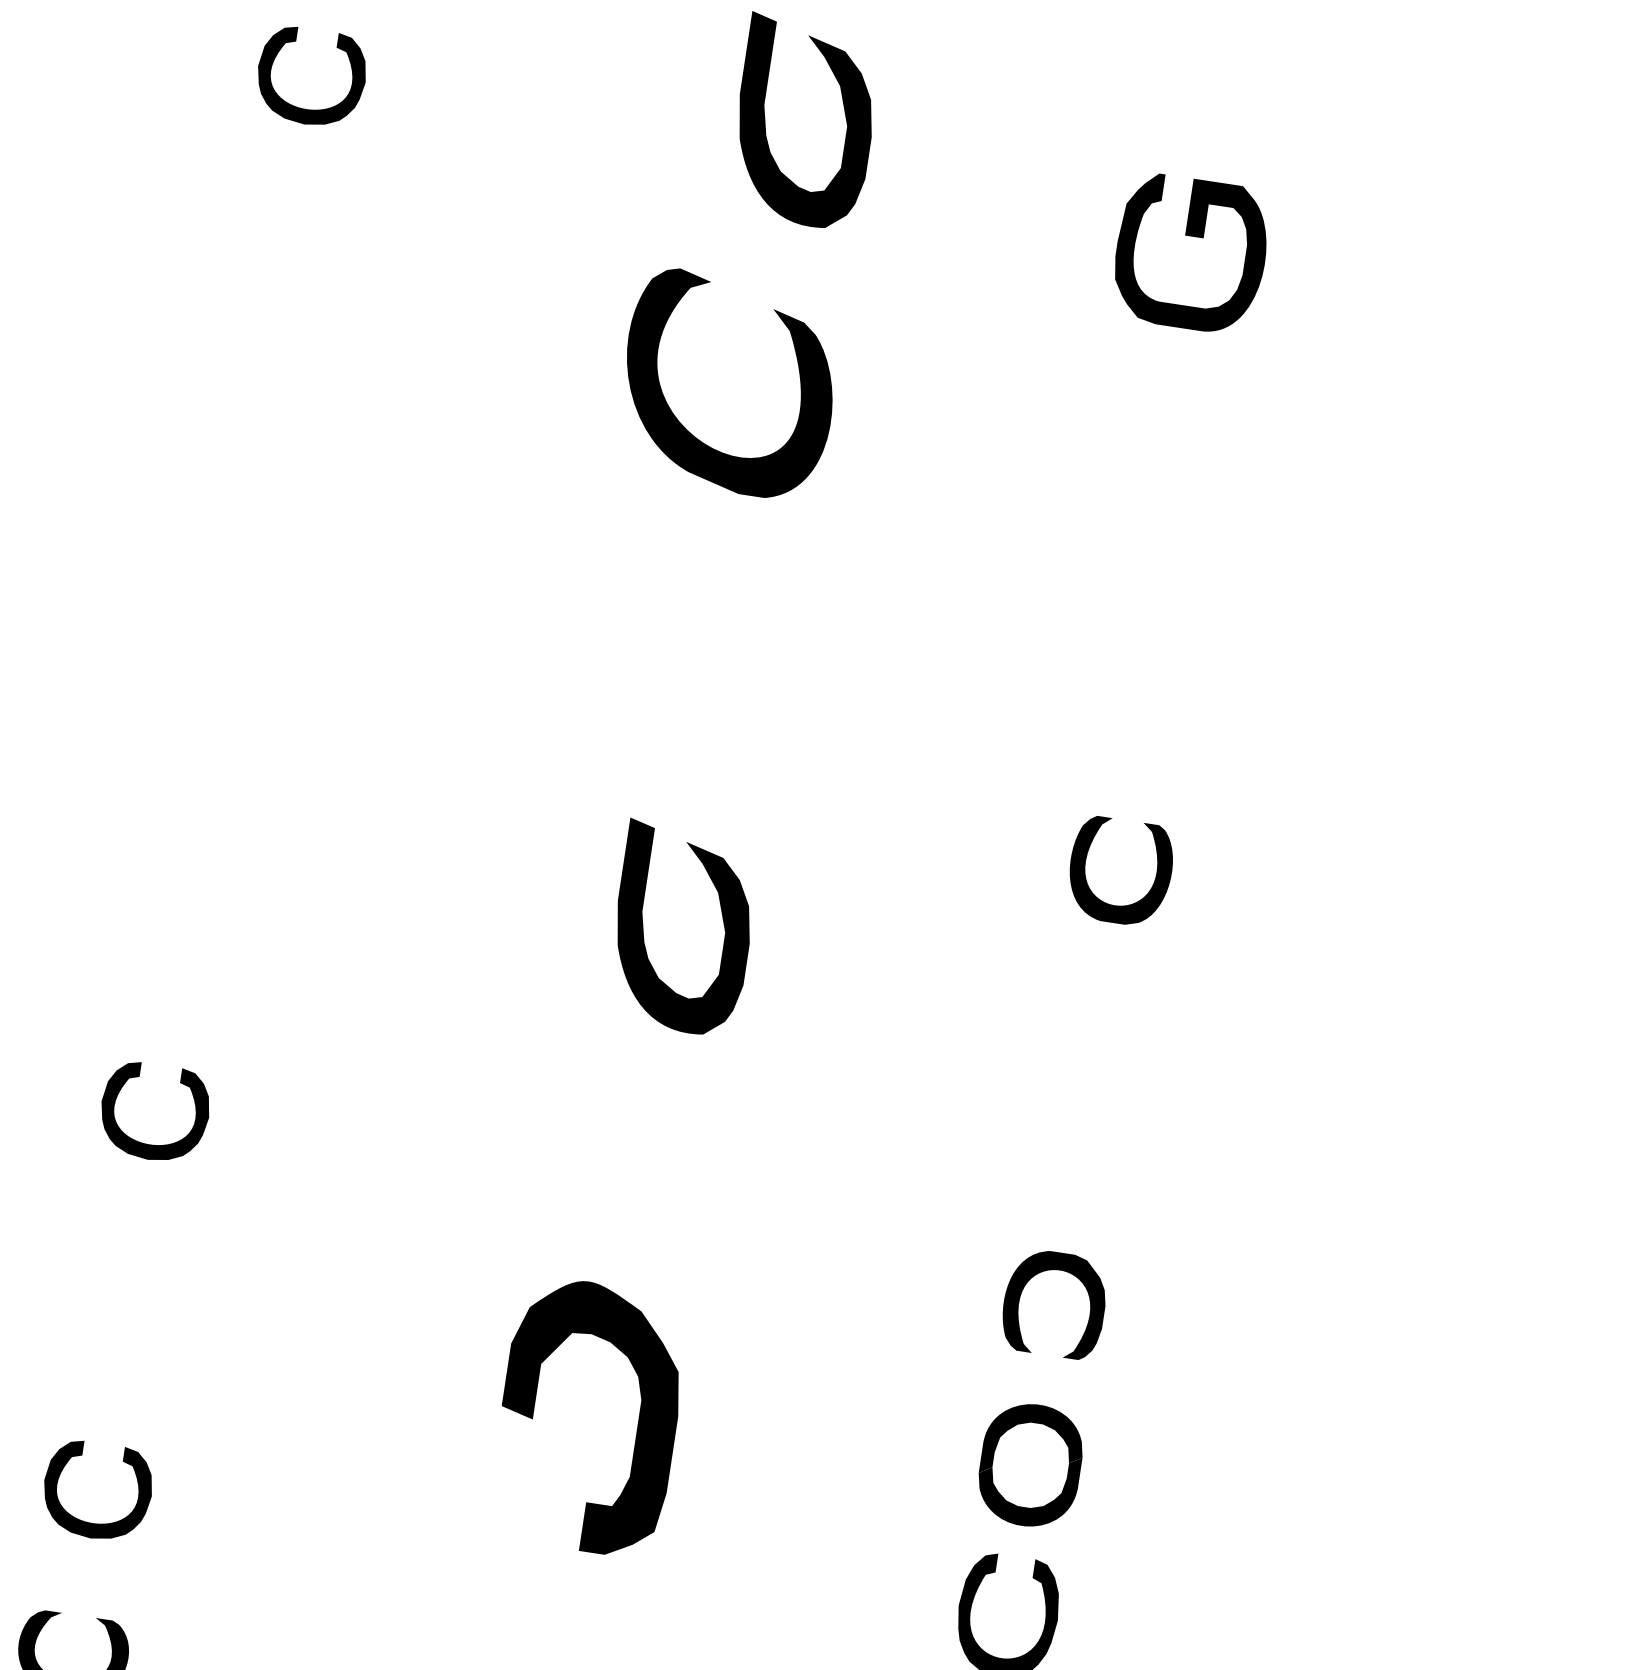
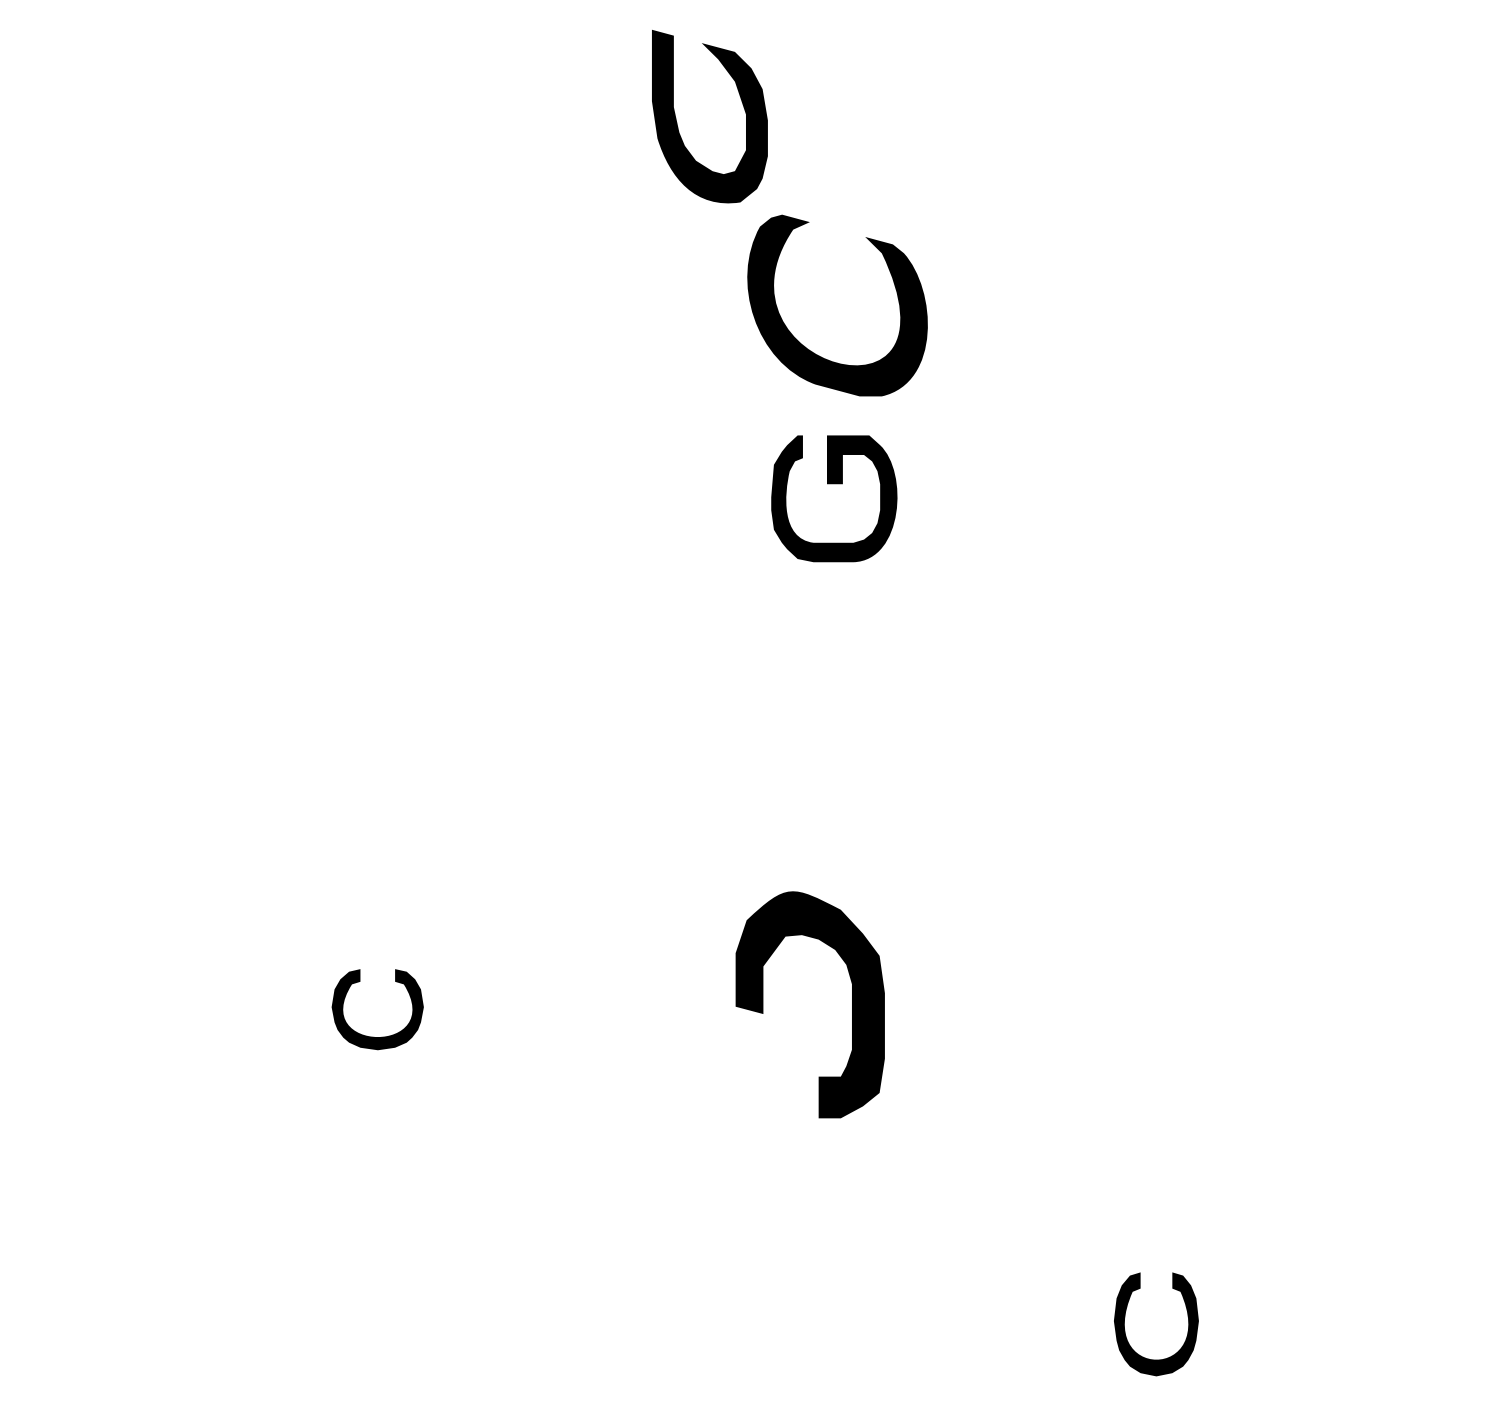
fill: (311, 76) -> (377, 121), removed
part: (765, 123) -> (677, 122), moved
part: (1193, 237) -> (834, 484), moved
part: (683, 424) -> (804, 345), moved
fill: (1120, 871) -> (1156, 685), removed
fill: (682, 928) -> (796, 788), removed
part: (1051, 1270) -> (1149, 1028), removed
part: (638, 1424) -> (852, 1004), moved
part: (1029, 1465) -> (1155, 1194), removed
part: (92, 1522) -> (377, 1361), removed

